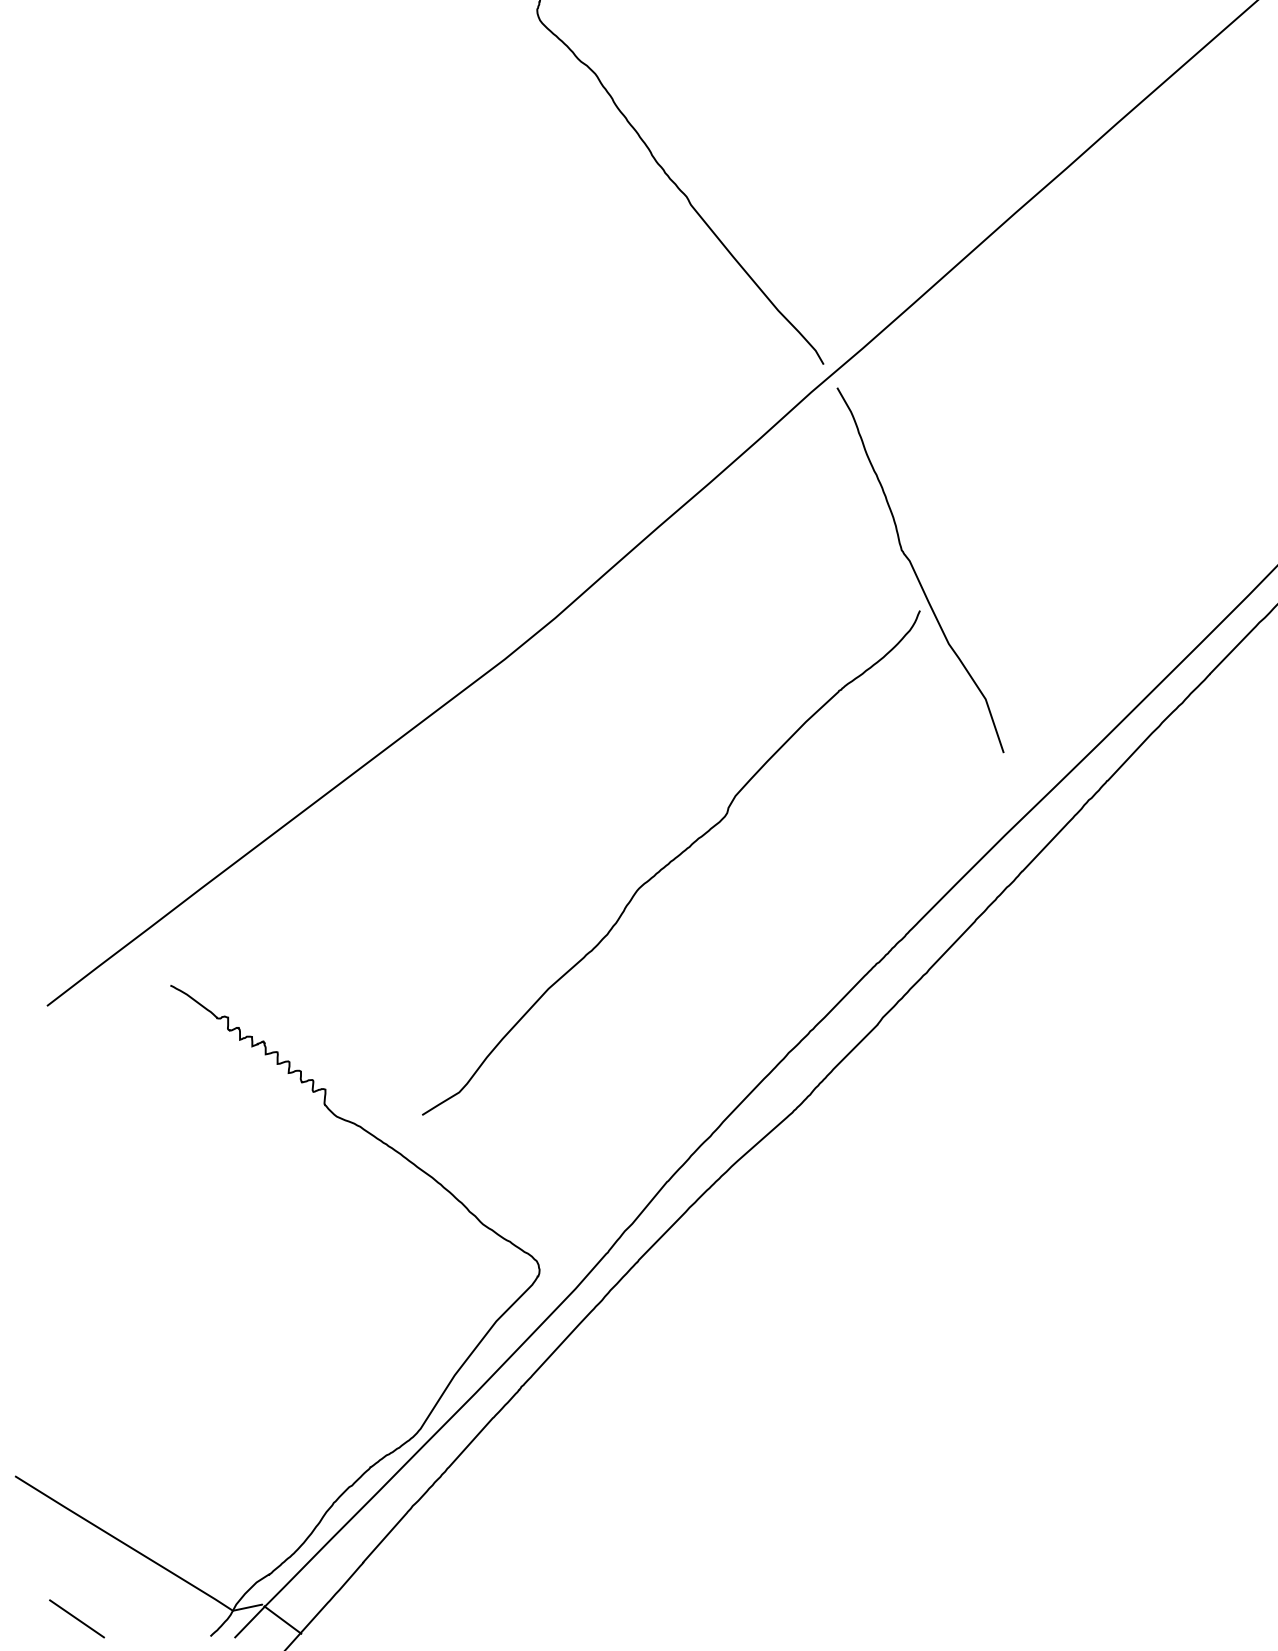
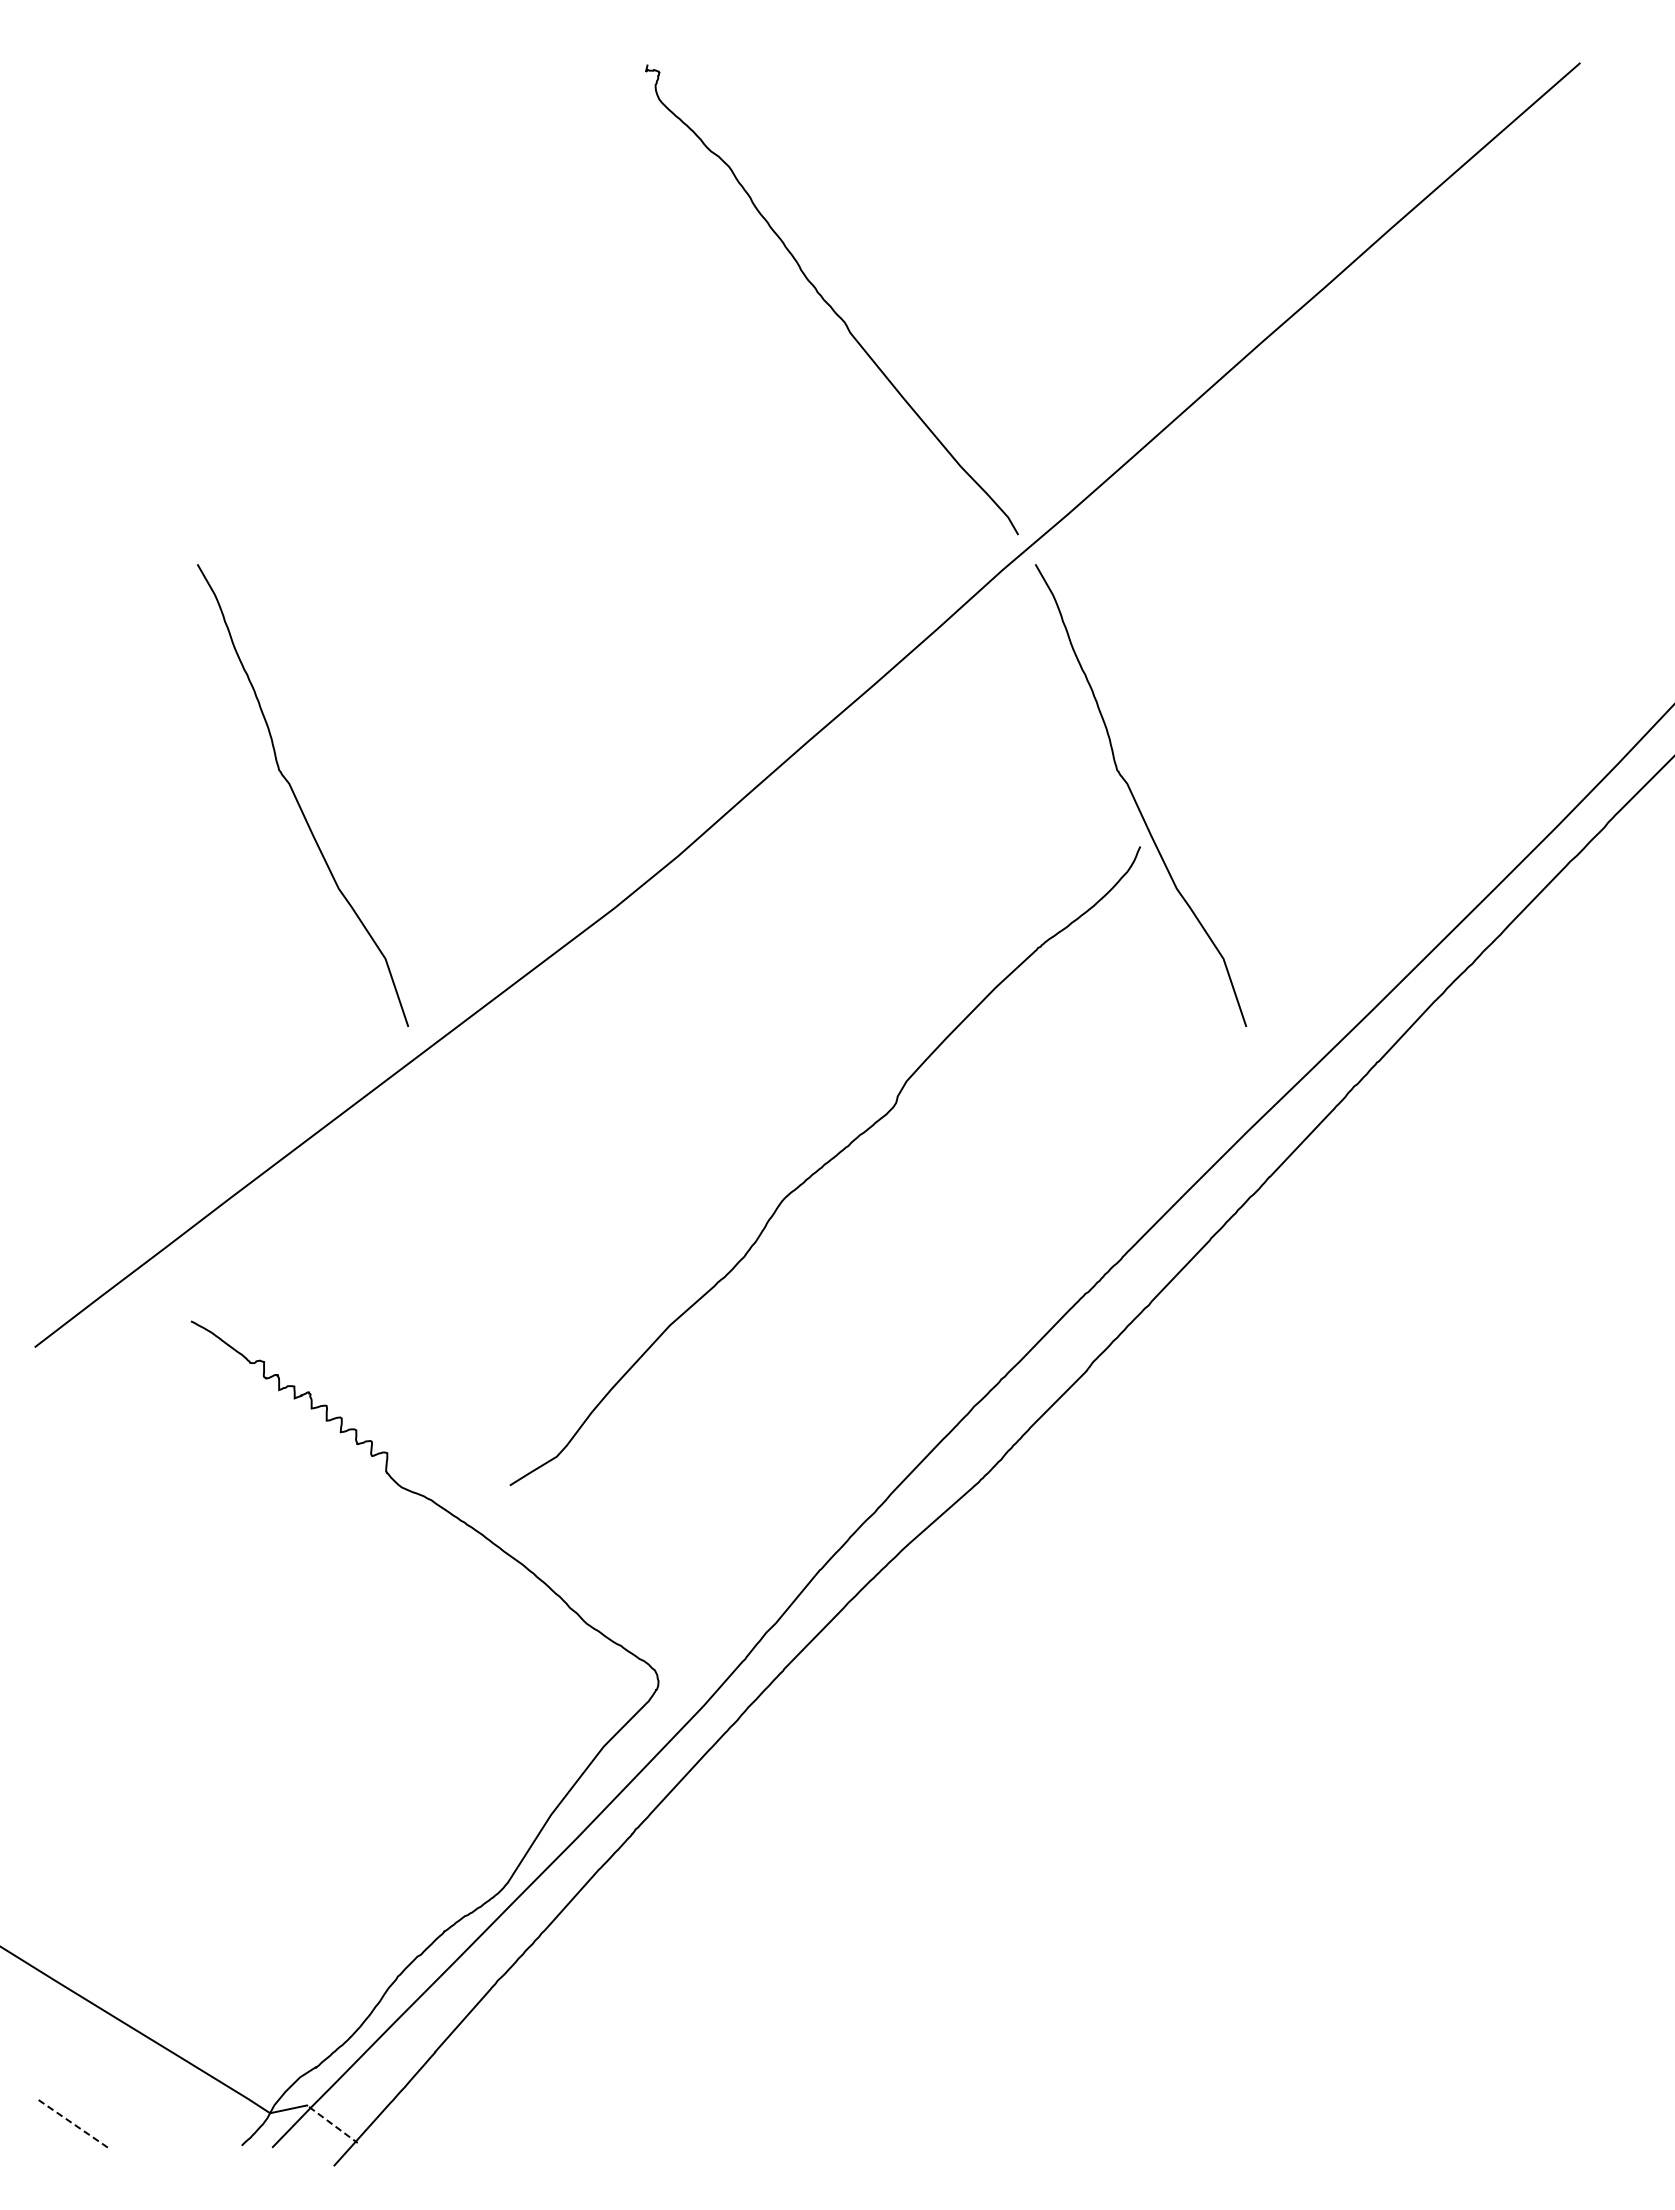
curve: (254, 572) -> (297, 798), added
line: (76, 1618) -> (72, 2123), solid -> dashed
line: (282, 1620) -> (333, 2125), solid -> dashed

